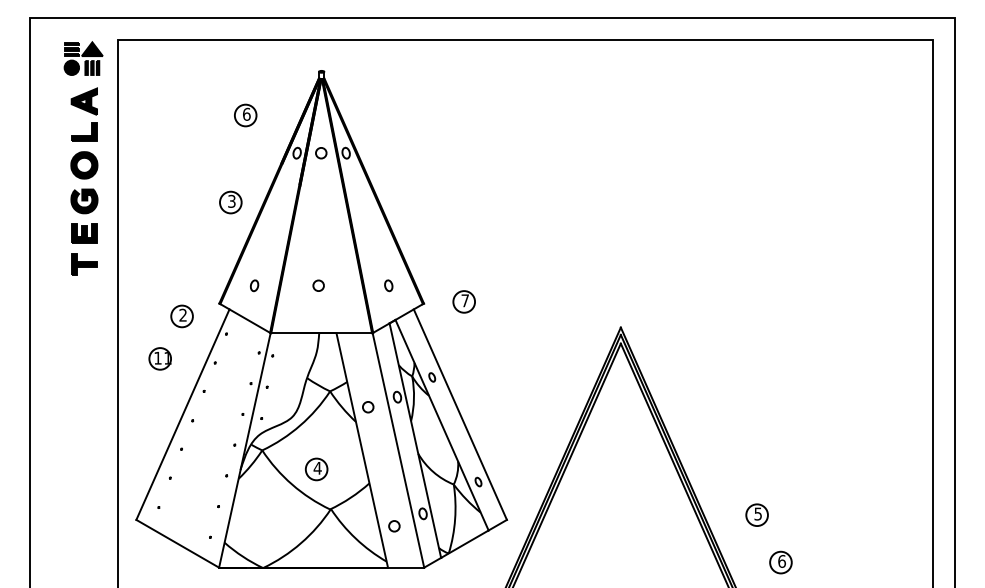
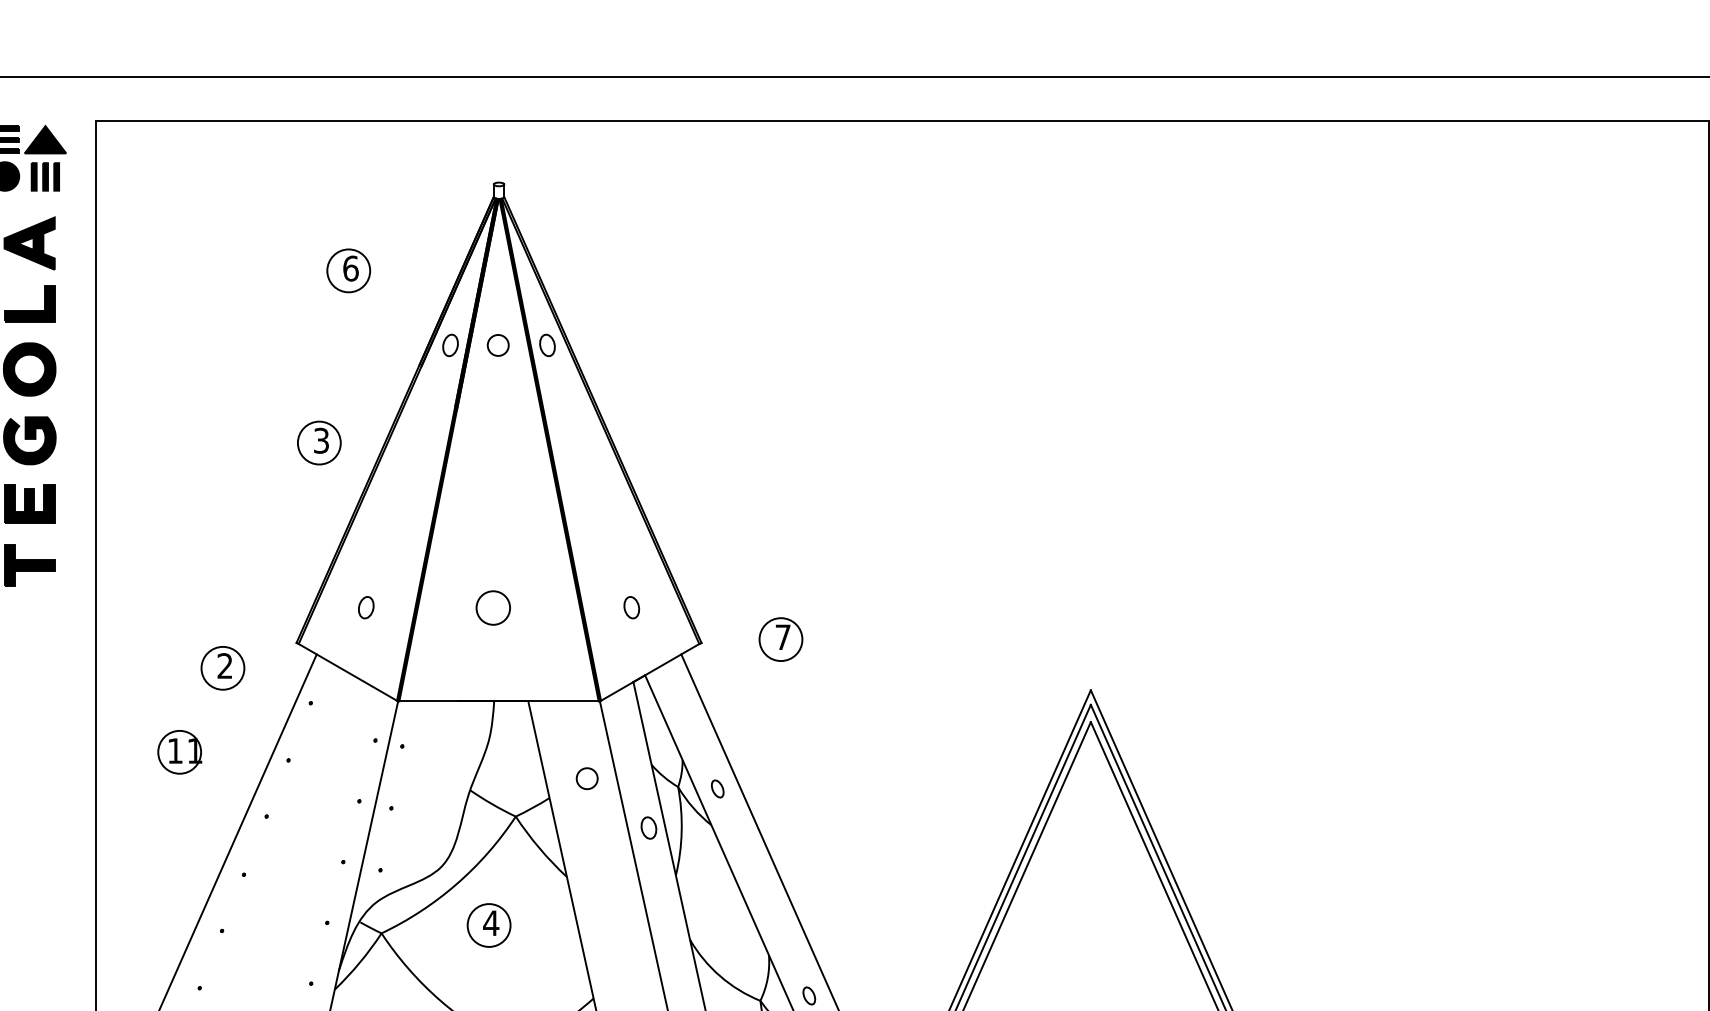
circle: (318, 285) -> (492, 607), size x1.6
circle: (368, 407) -> (587, 779), moved
part: (316, 469) -> (488, 925), moved

